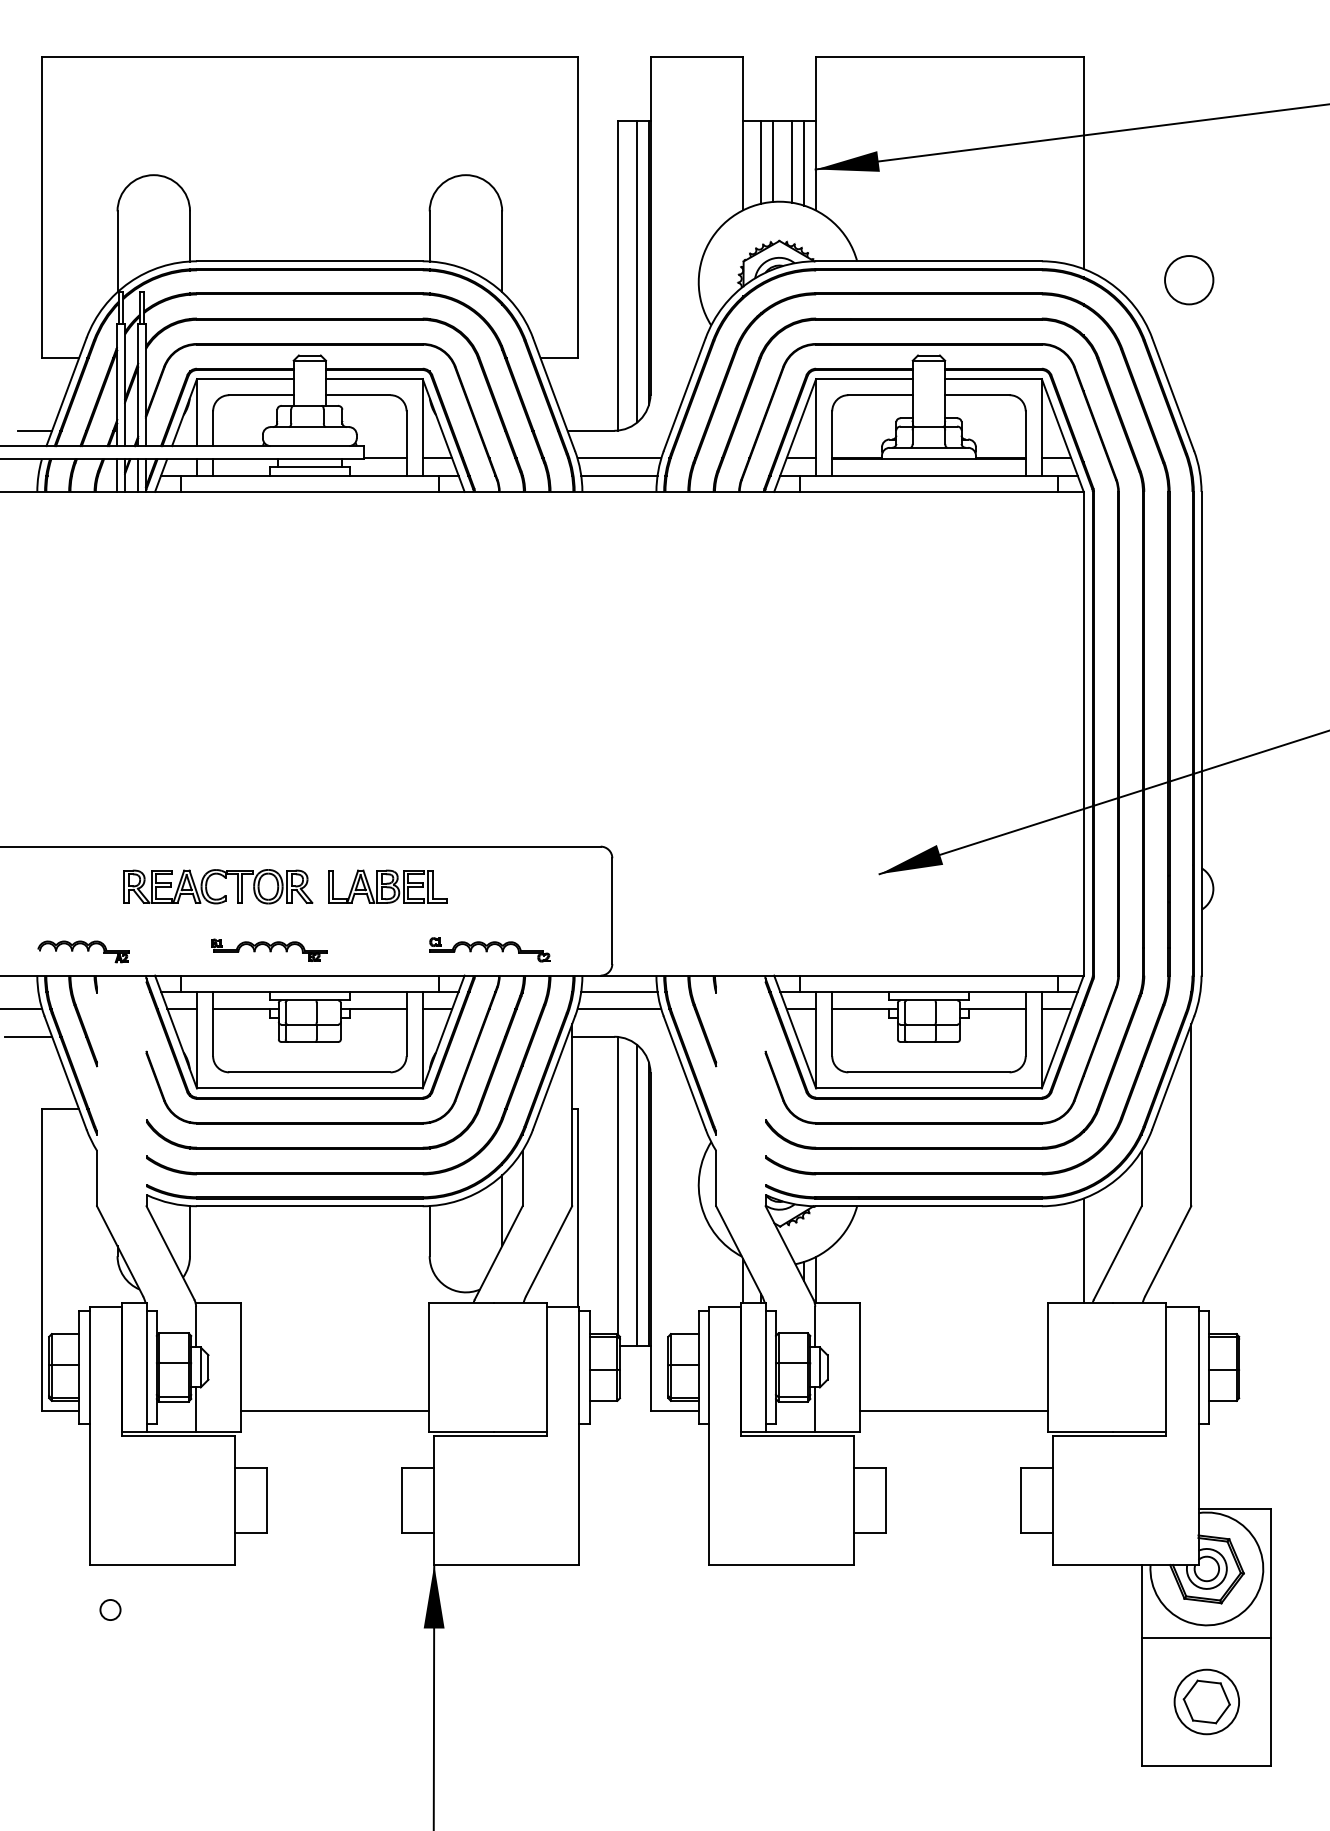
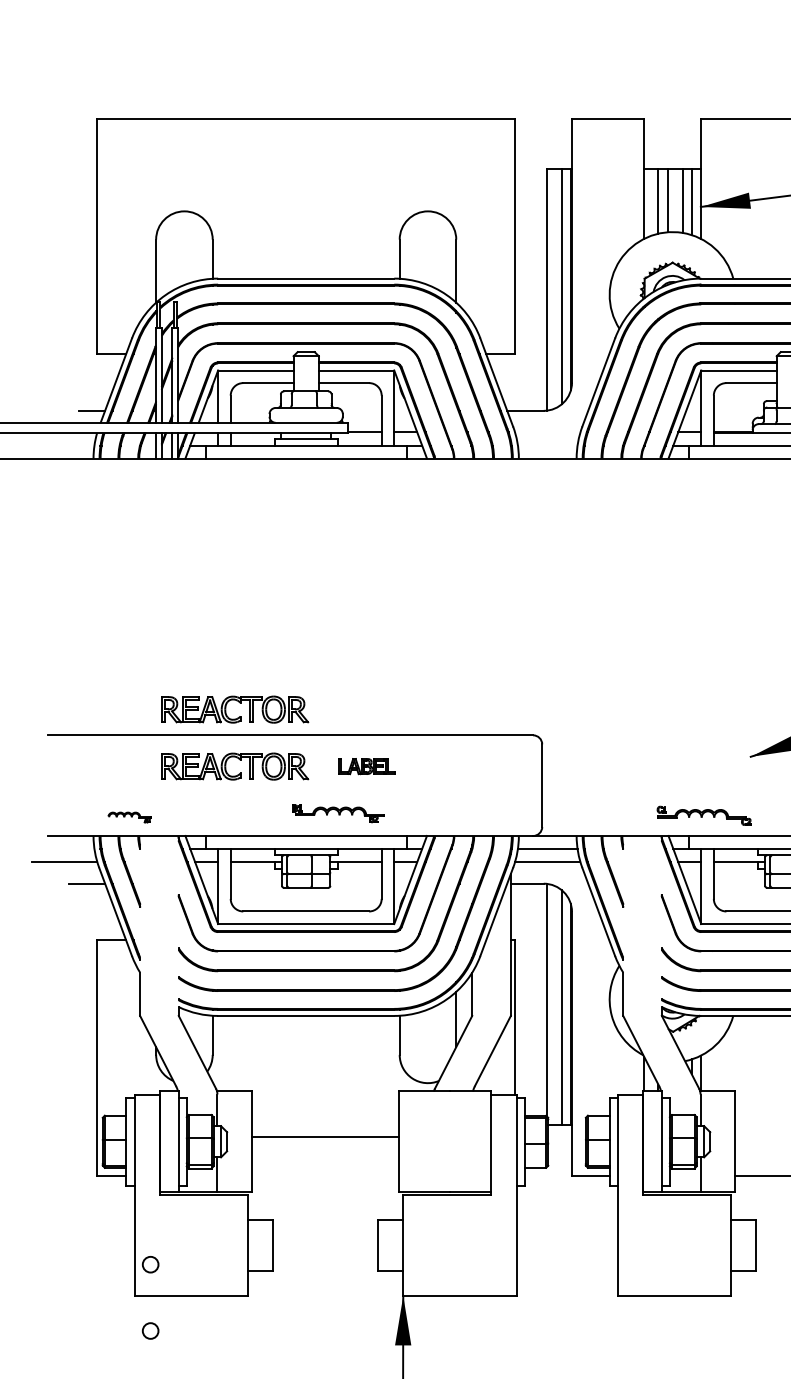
line: (619, 458) -> (547, 432), removed
line: (619, 475) -> (547, 445), removed
part: (224, 805) -> (239, 703), added
part: (387, 886) -> (366, 766), size x0.6
part: (269, 949) -> (338, 813), moved
part: (489, 949) -> (703, 815), moved
part: (83, 951) -> (129, 817), size x0.6
line: (334, 1410) -> (325, 1137), moved
circle: (110, 1524) -> (150, 1264), added

